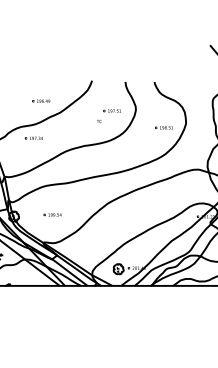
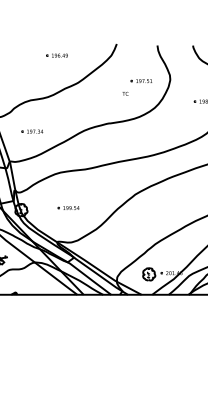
part: (41, 100) -> (57, 54), moved
part: (33, 137) -> (31, 130), moved

